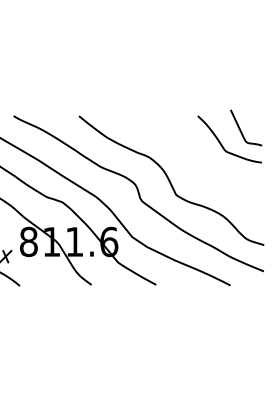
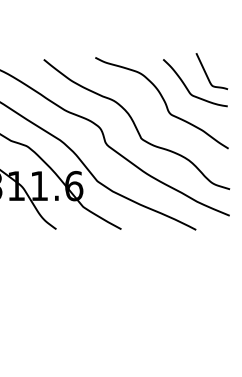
curve: (198, 158) -> (163, 102), added

